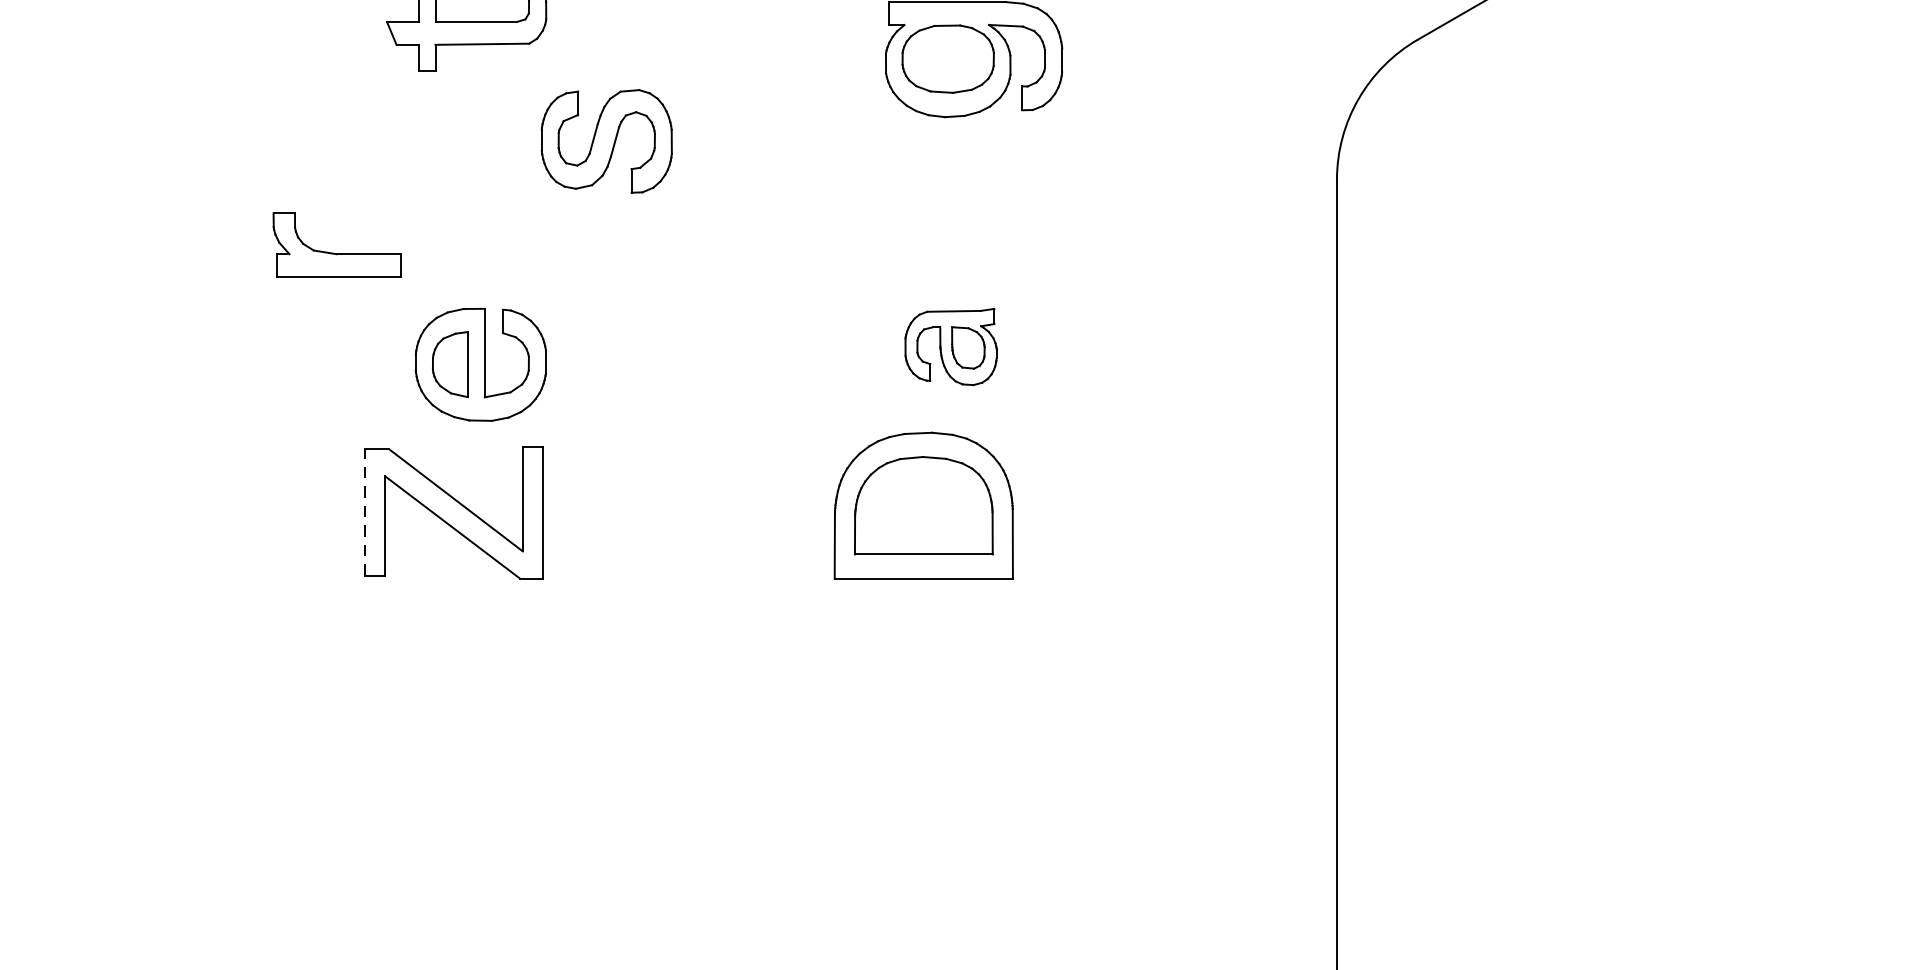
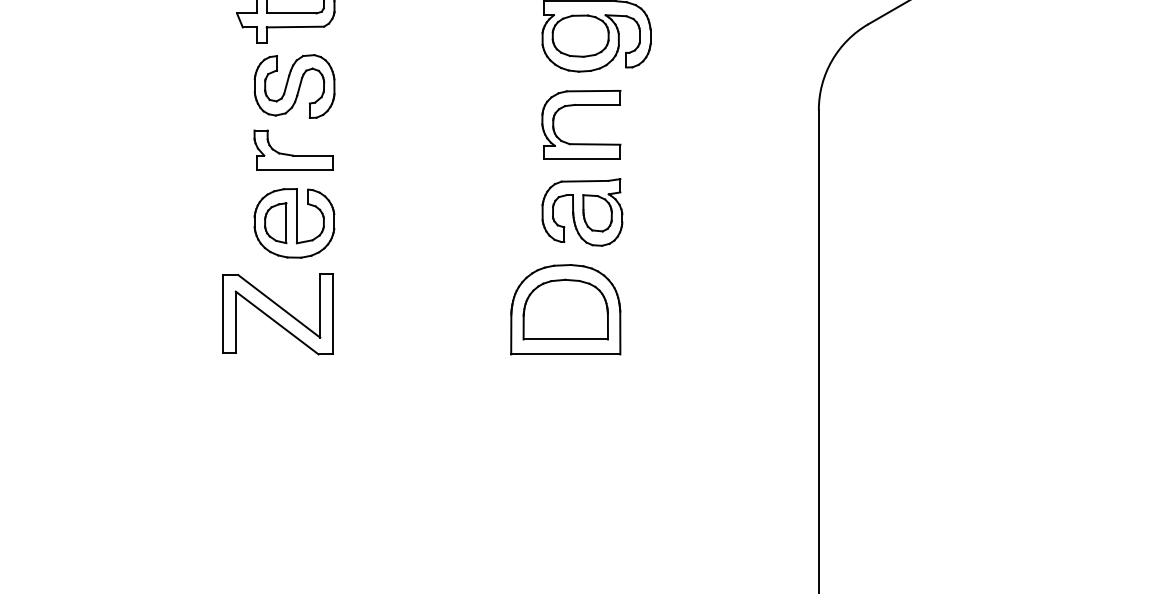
part: (606, 141) -> (294, 86), moved
part: (949, 172) -> (581, 105), added
part: (337, 244) -> (293, 149), moved
part: (951, 347) -> (582, 212), size x1.43
line: (364, 511) -> (223, 313), dashed -> solid

